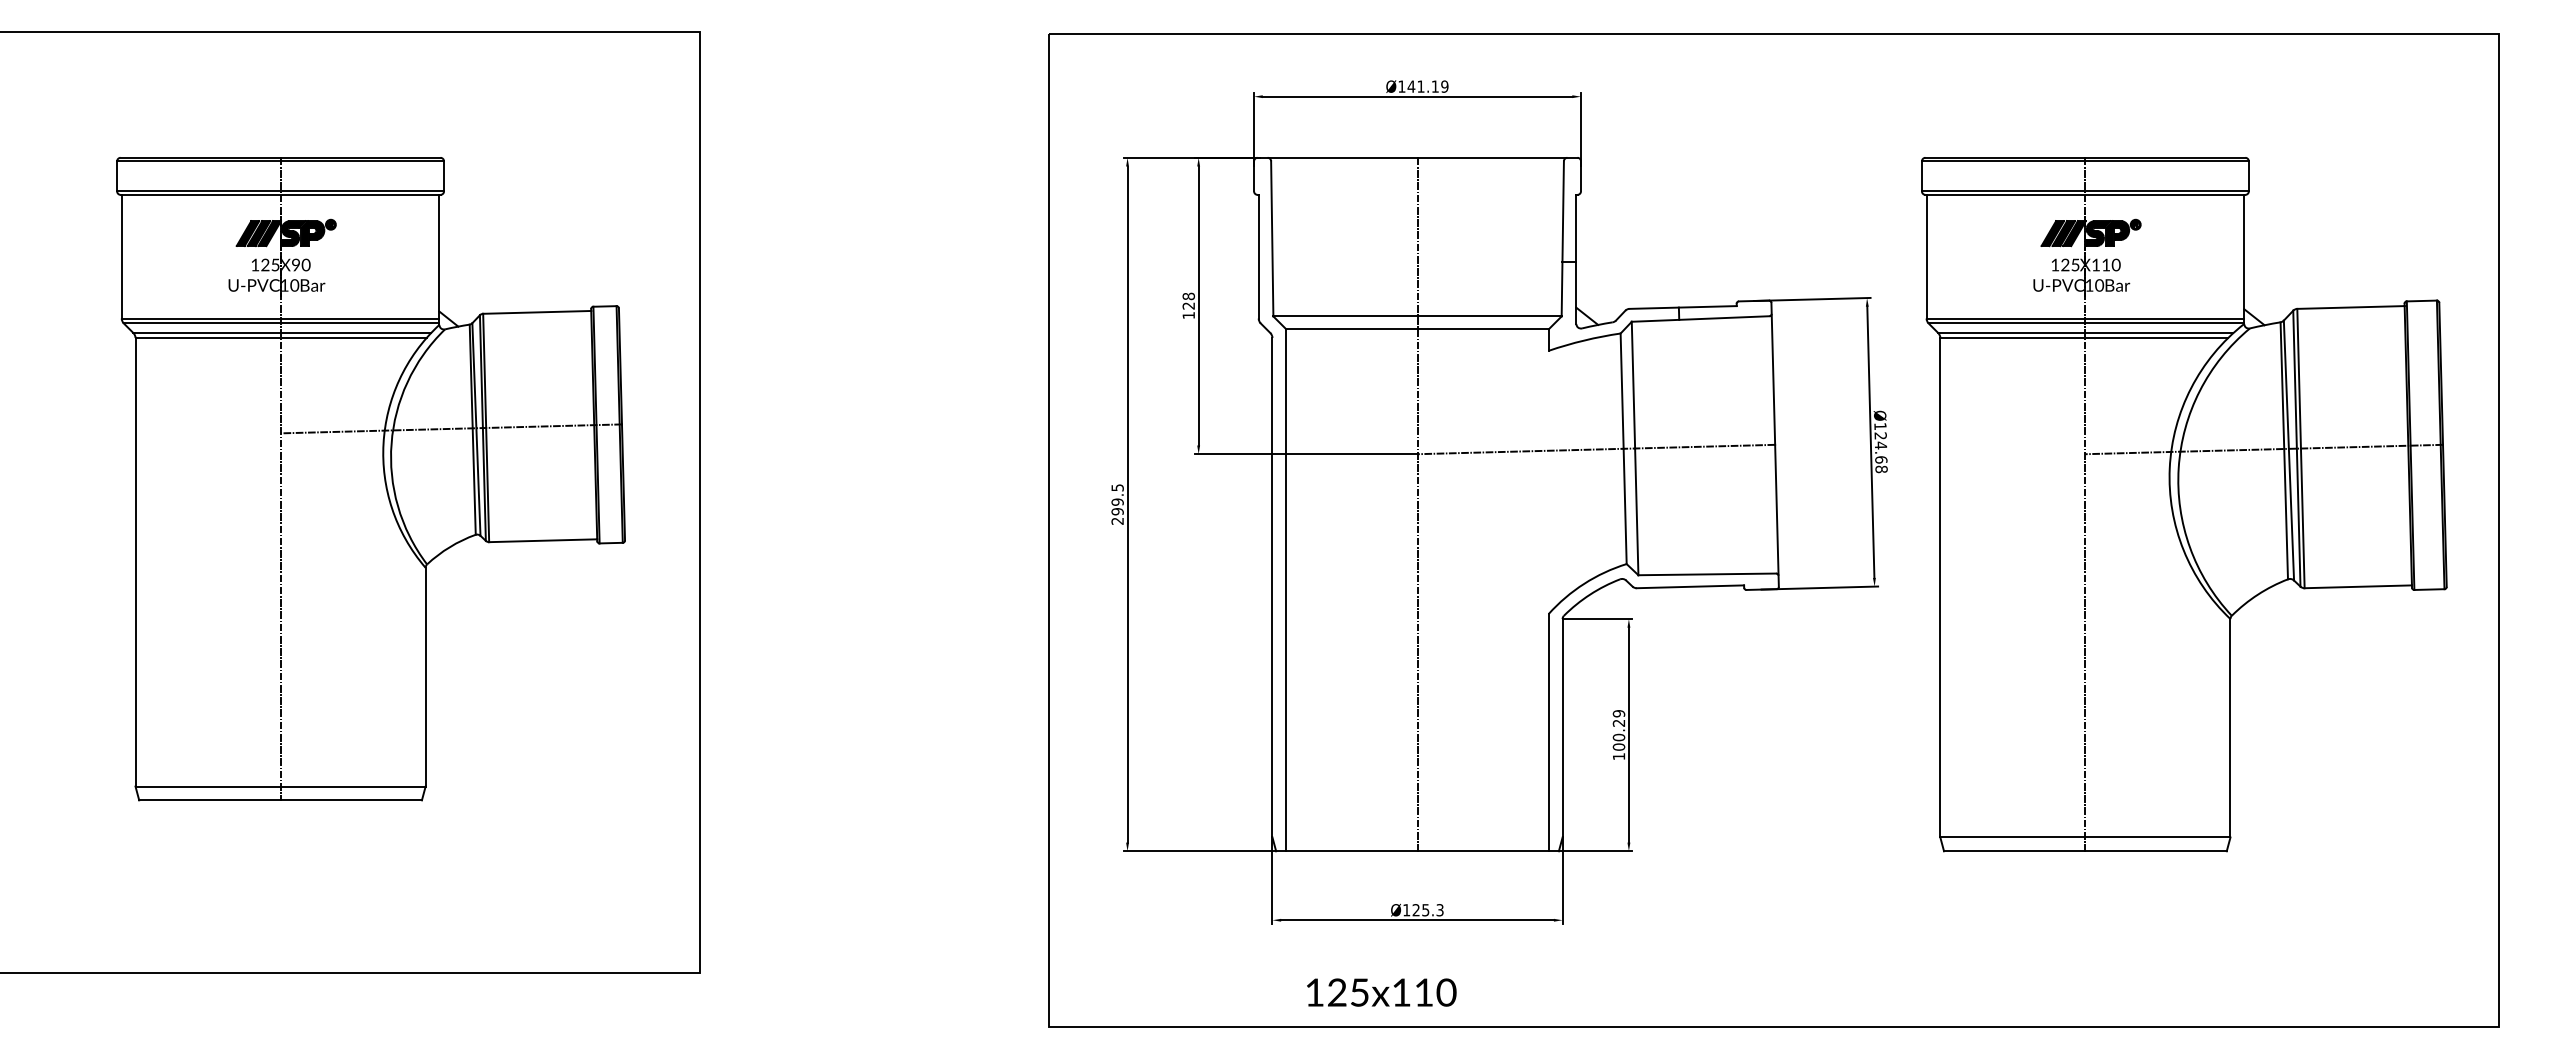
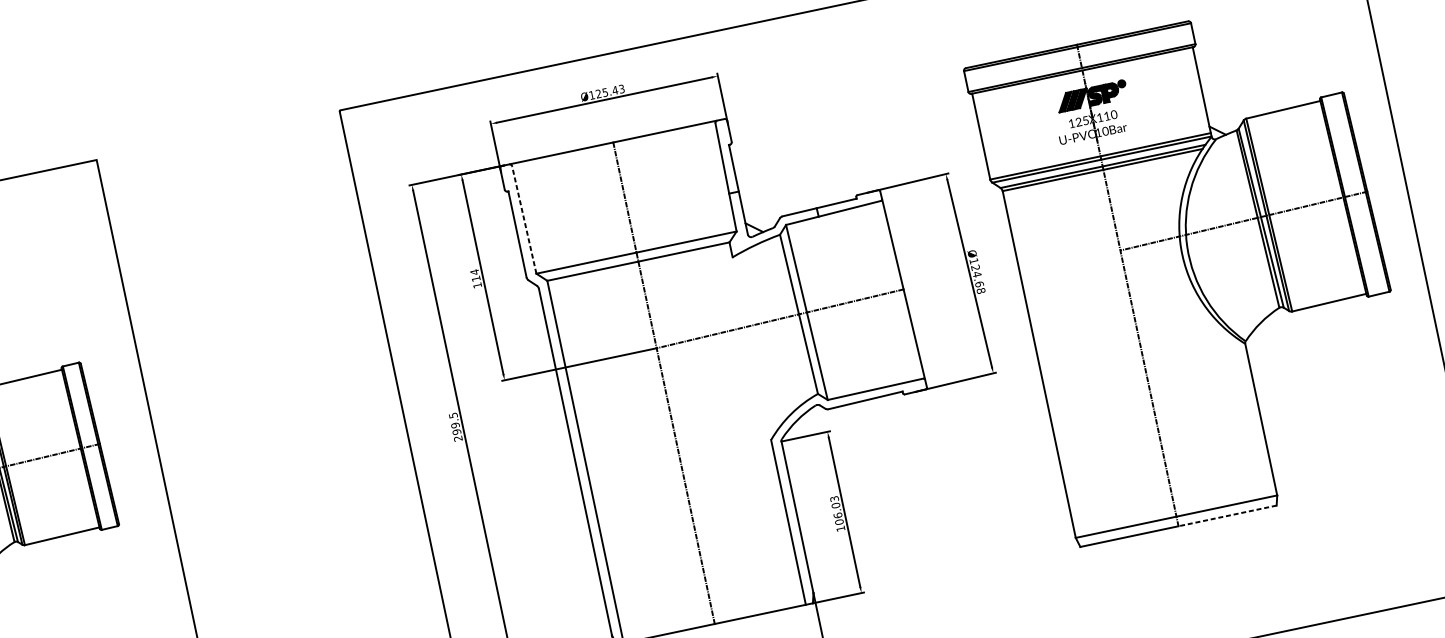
text: (1427, 86) -> (609, 91), Ø141.19 -> Ø125.43
line: (1272, 238) -> (524, 219), solid -> dashed
text: (1188, 300) -> (475, 275), 128 -> 114
text: (1618, 725) -> (835, 507), 100.29 -> 106.03
line: (2156, 851) -> (1227, 516), solid -> dashed

